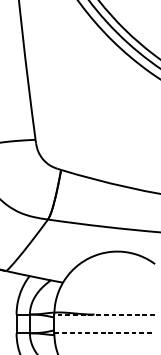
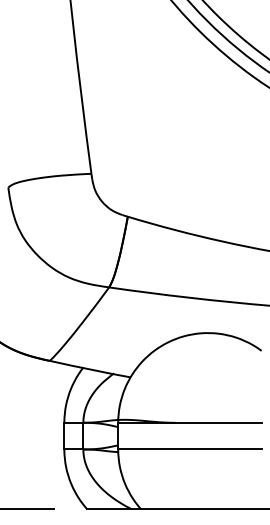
line: (104, 314) -> (189, 422), dashed -> solid
line: (104, 333) -> (189, 449), dashed -> solid

